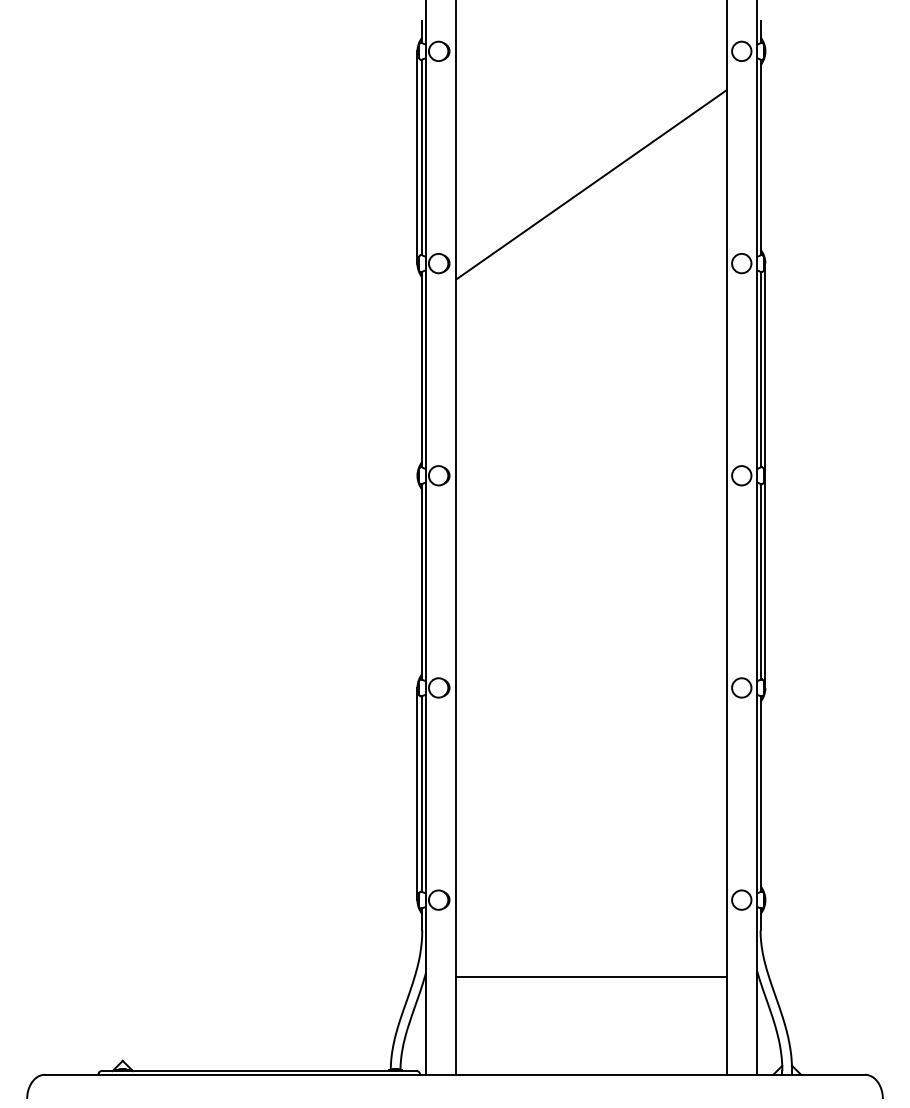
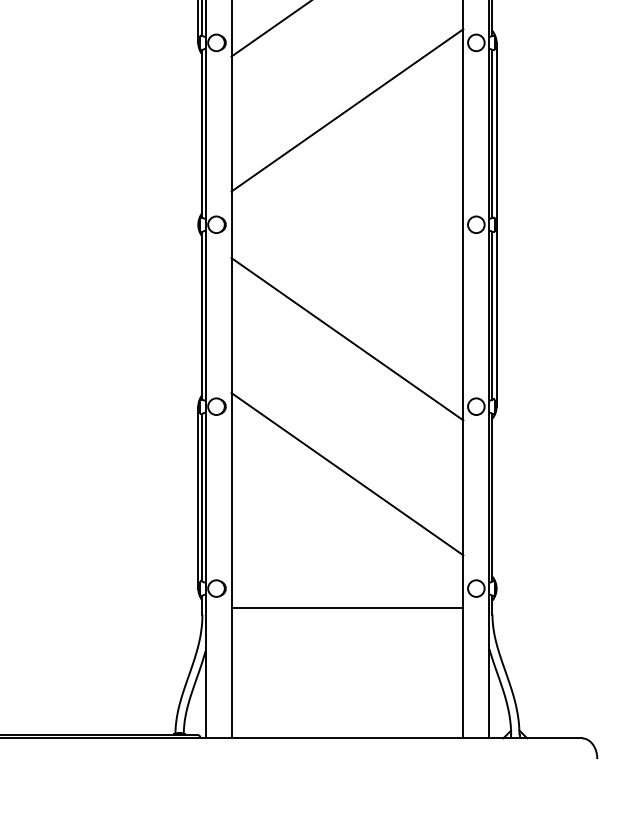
line: (591, 341) -> (347, 109), added
line: (591, 608) -> (347, 338), added
line: (591, 766) -> (347, 474), added
line: (591, 976) -> (347, 607), moved

